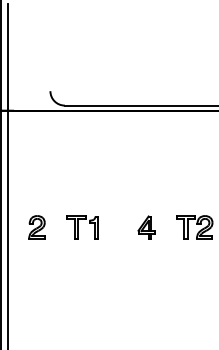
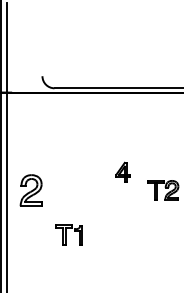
part: (36, 227) -> (30, 190), size x1.6
part: (82, 227) -> (69, 234), moved
part: (146, 227) -> (123, 172), moved

